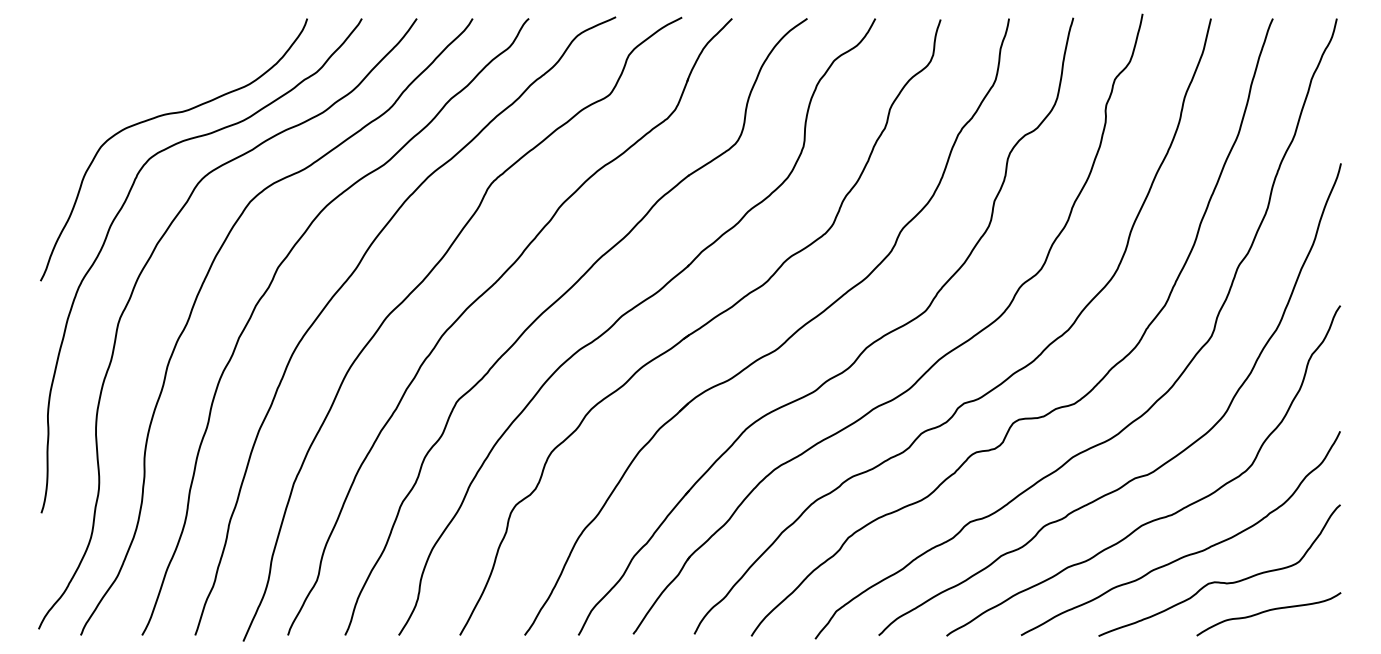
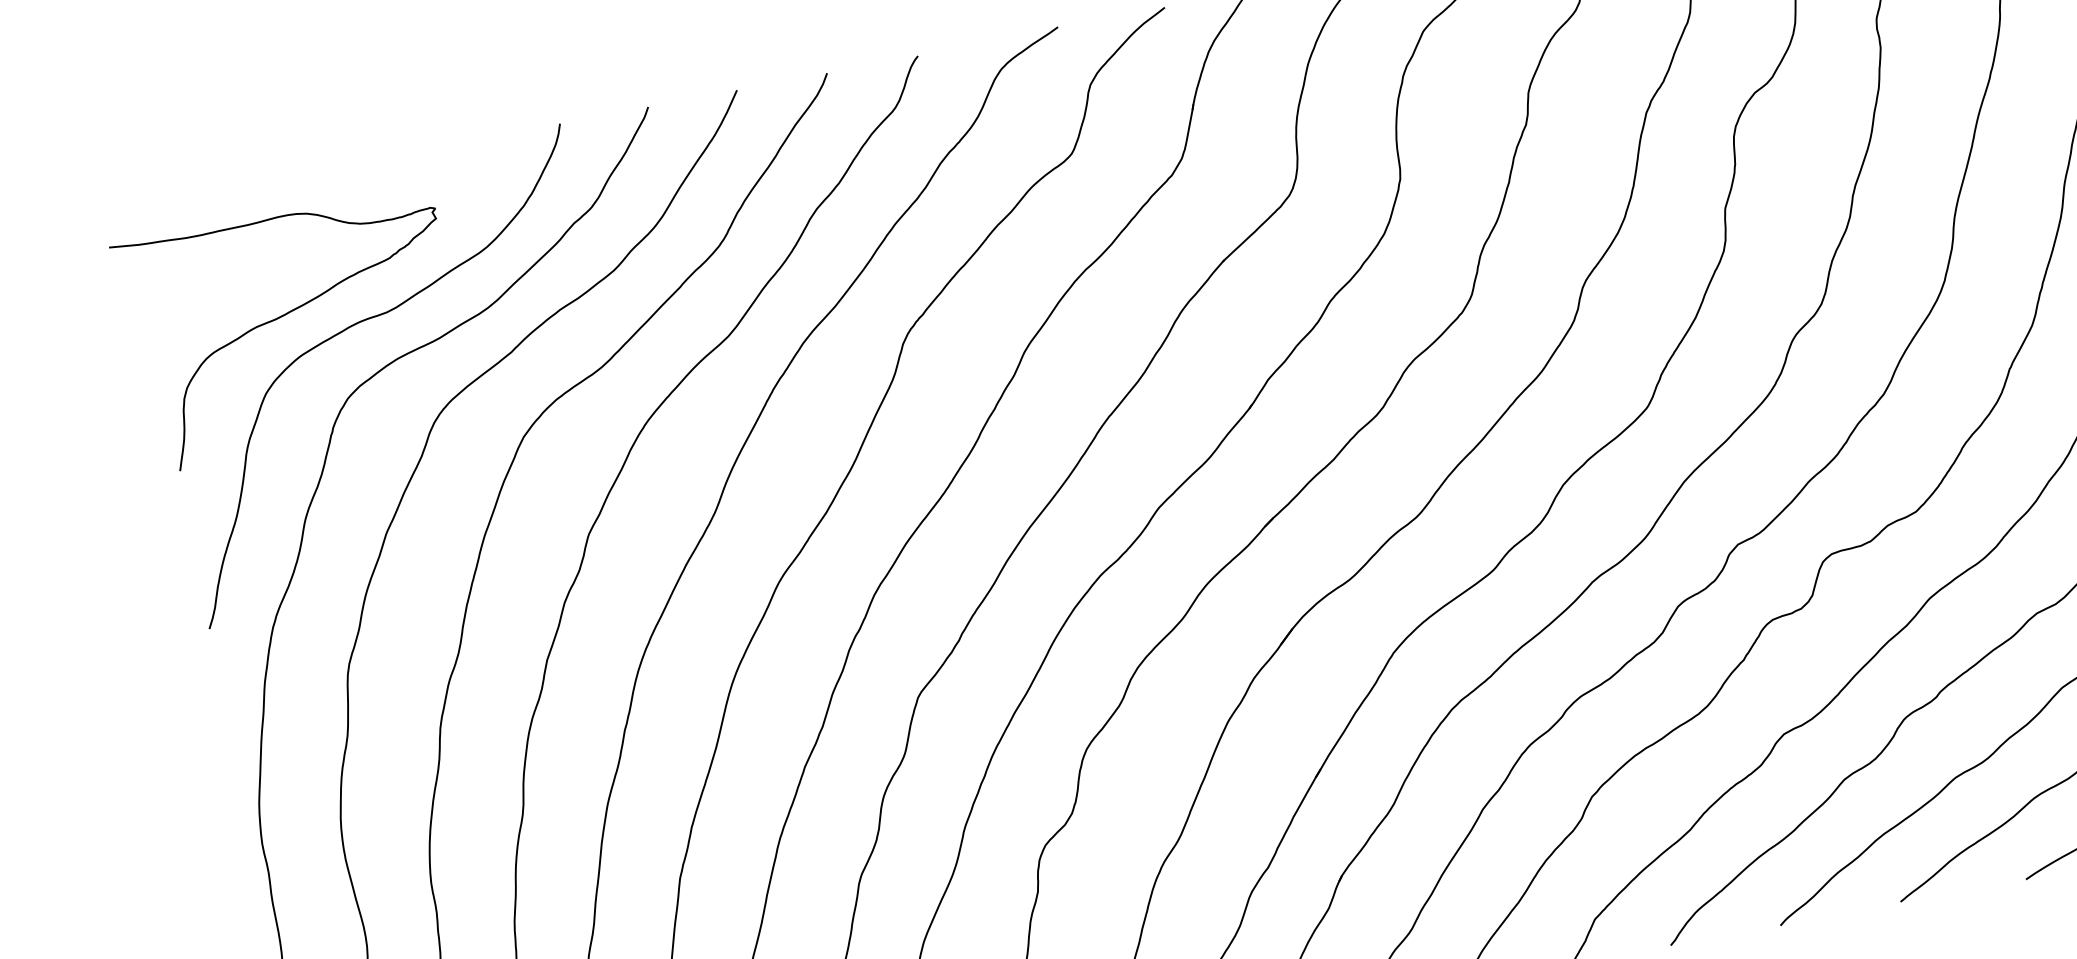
curve: (119, 103) -> (282, 318), added

